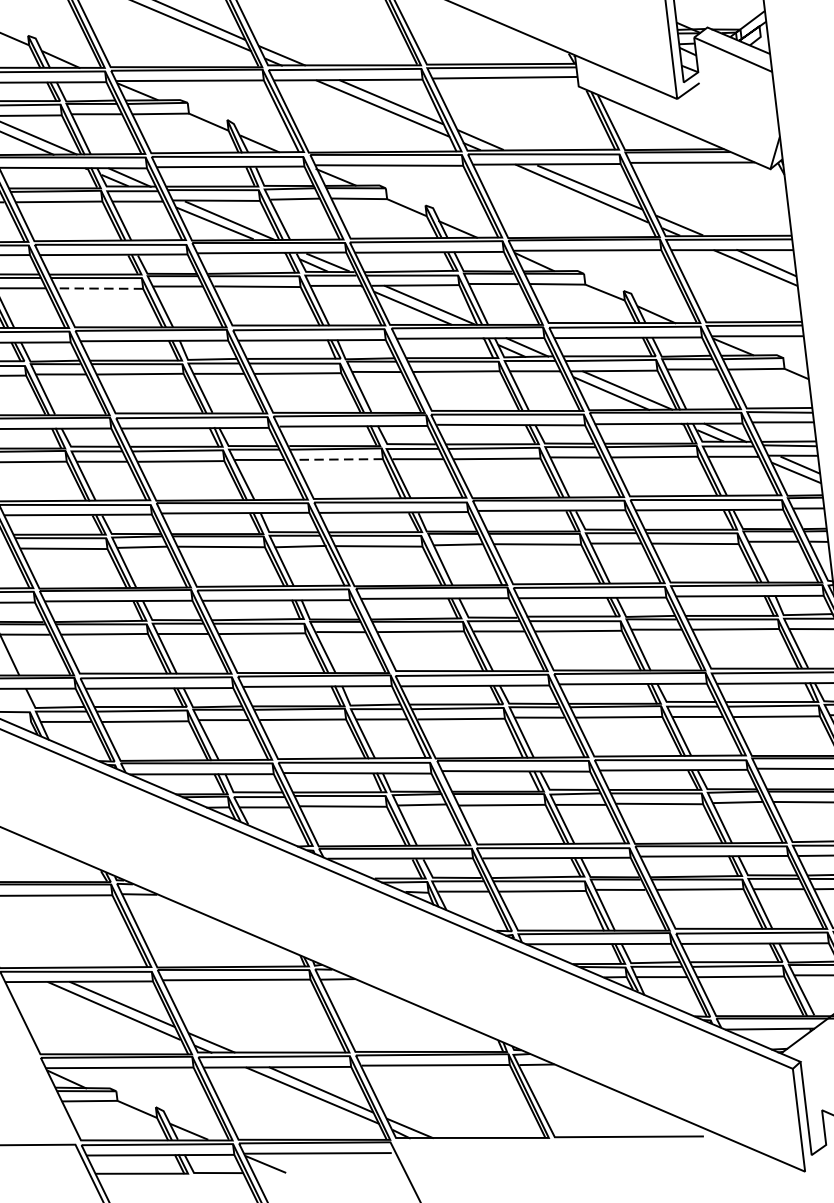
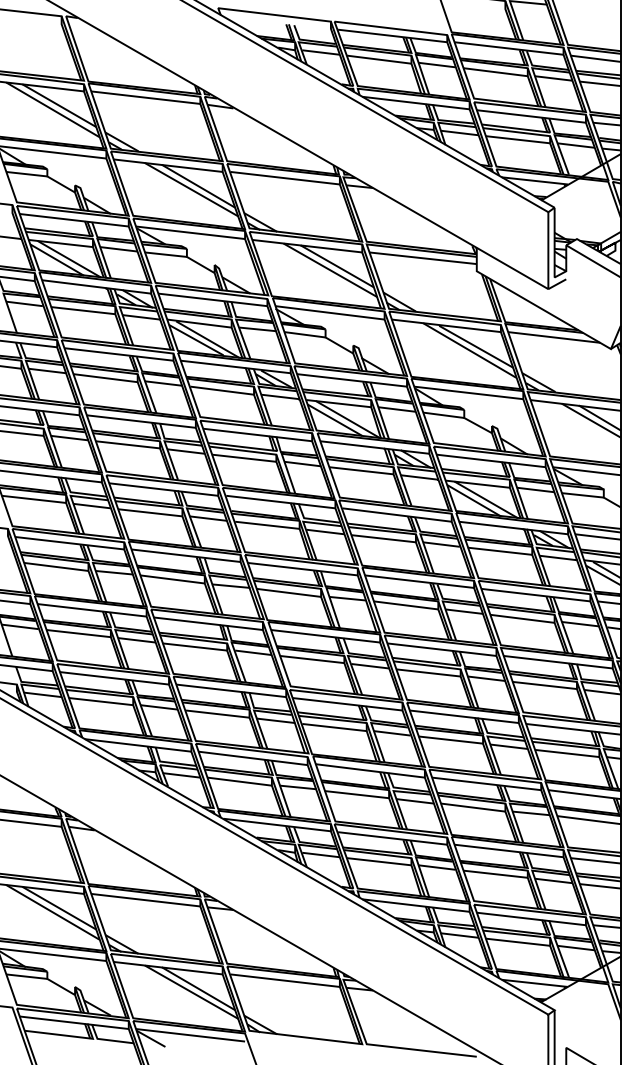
line: (99, 289) -> (105, 378), dashed -> solid
line: (338, 459) -> (266, 525), dashed -> solid

